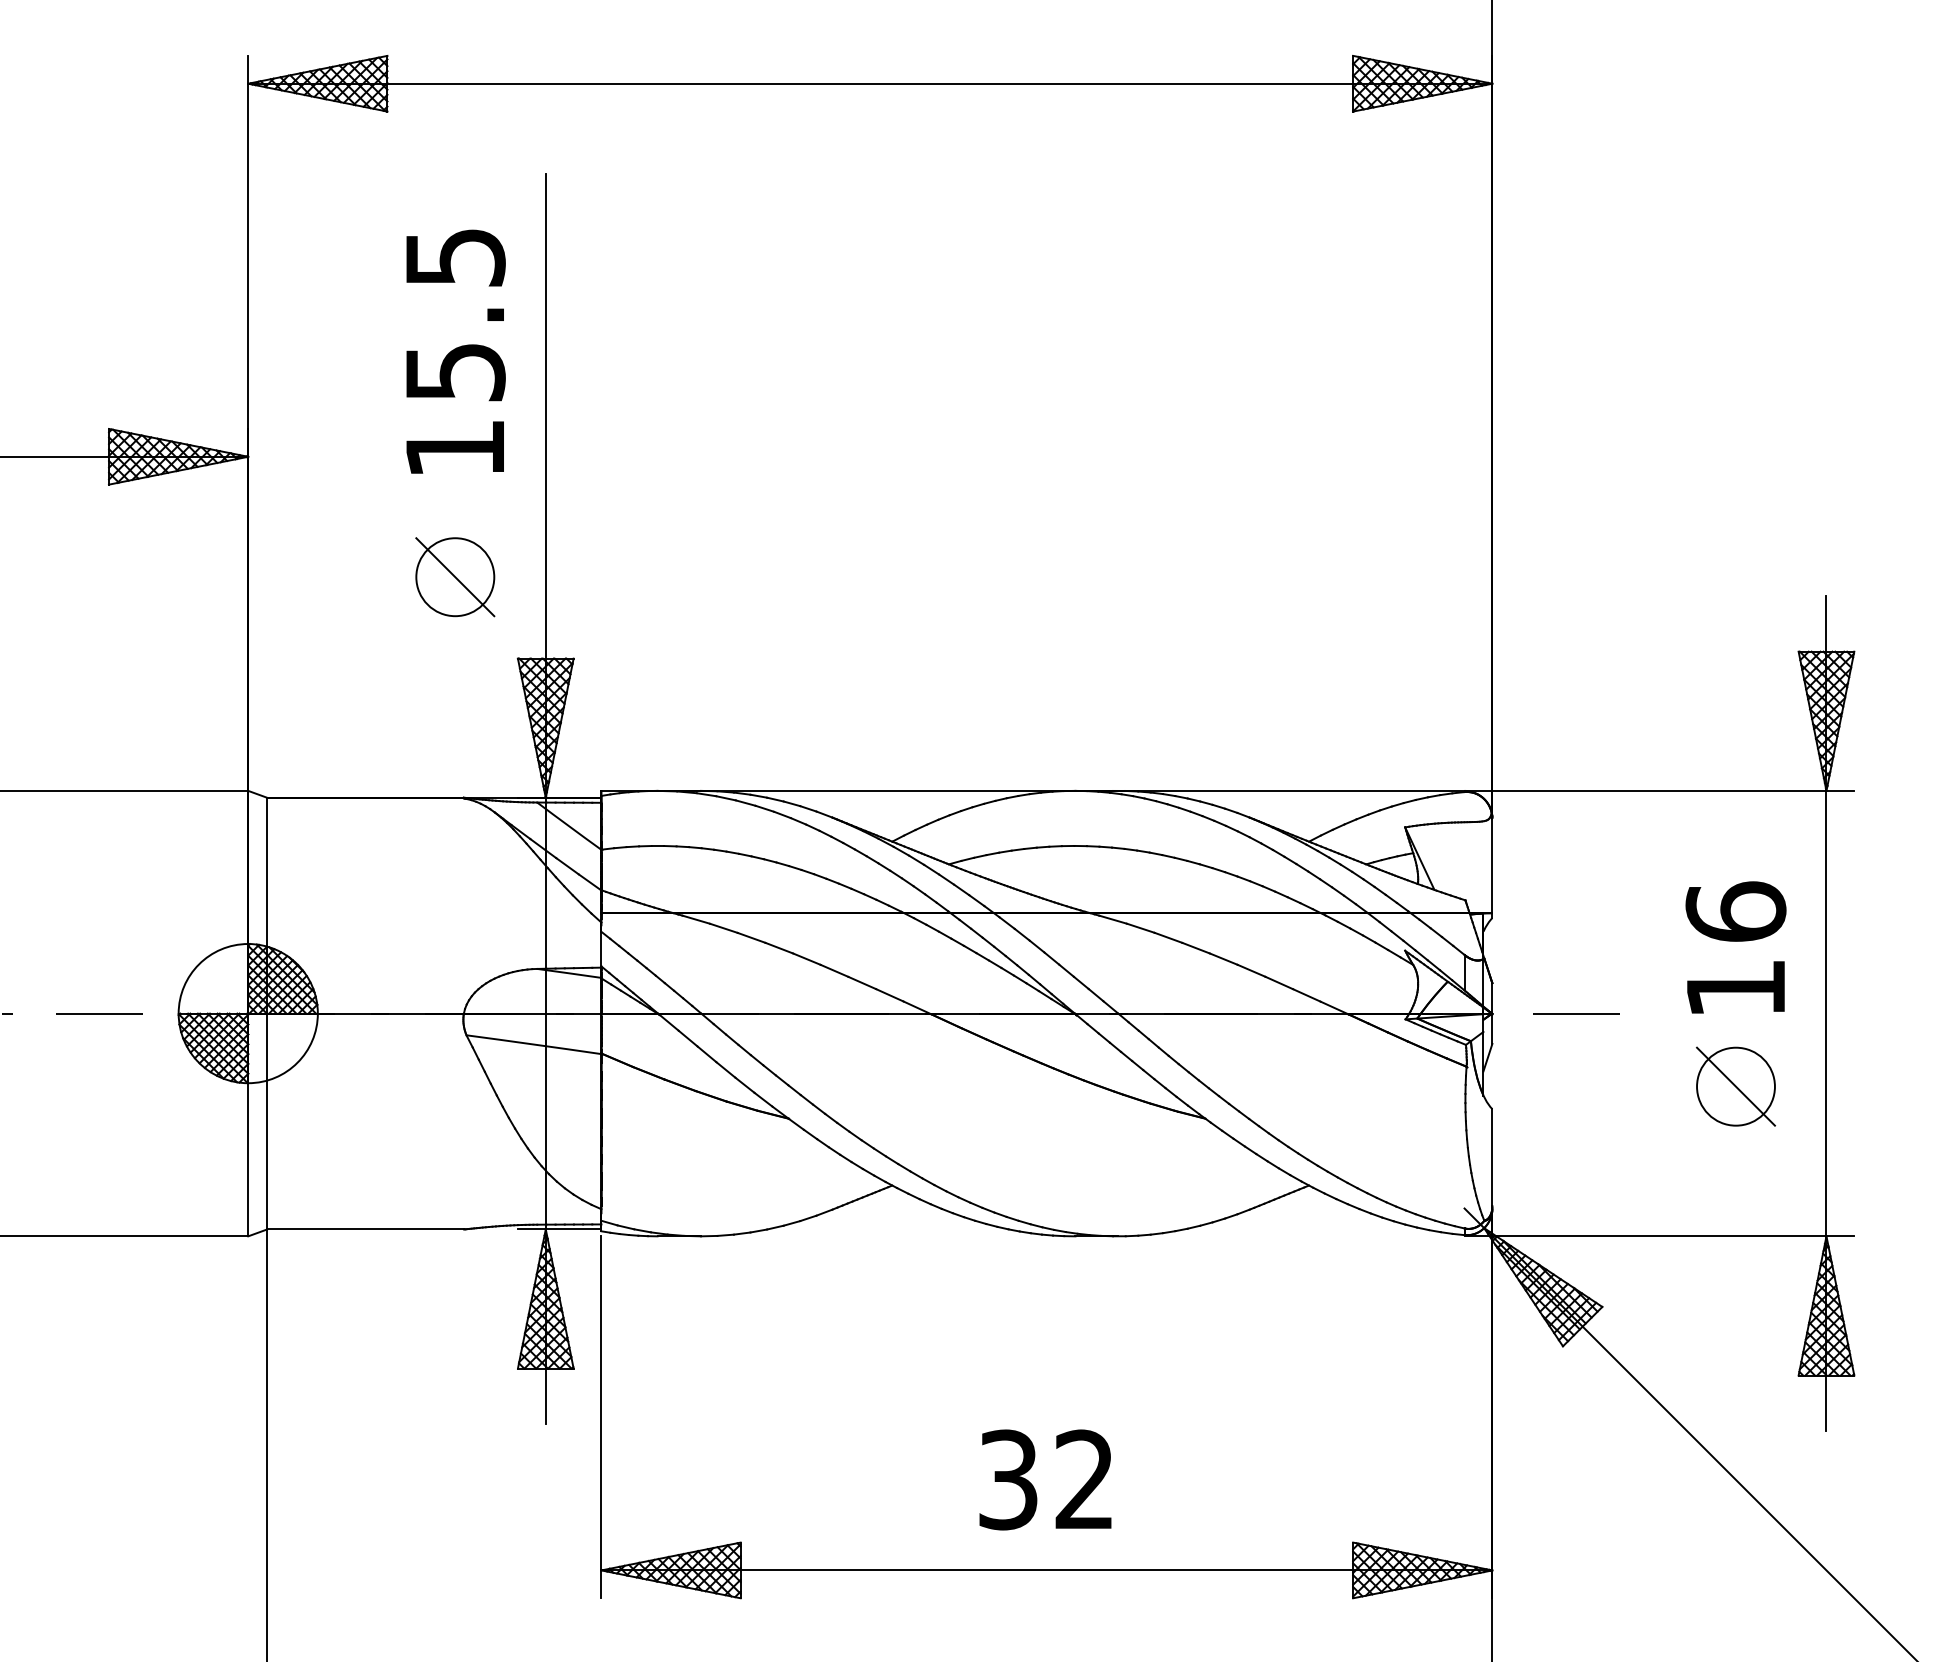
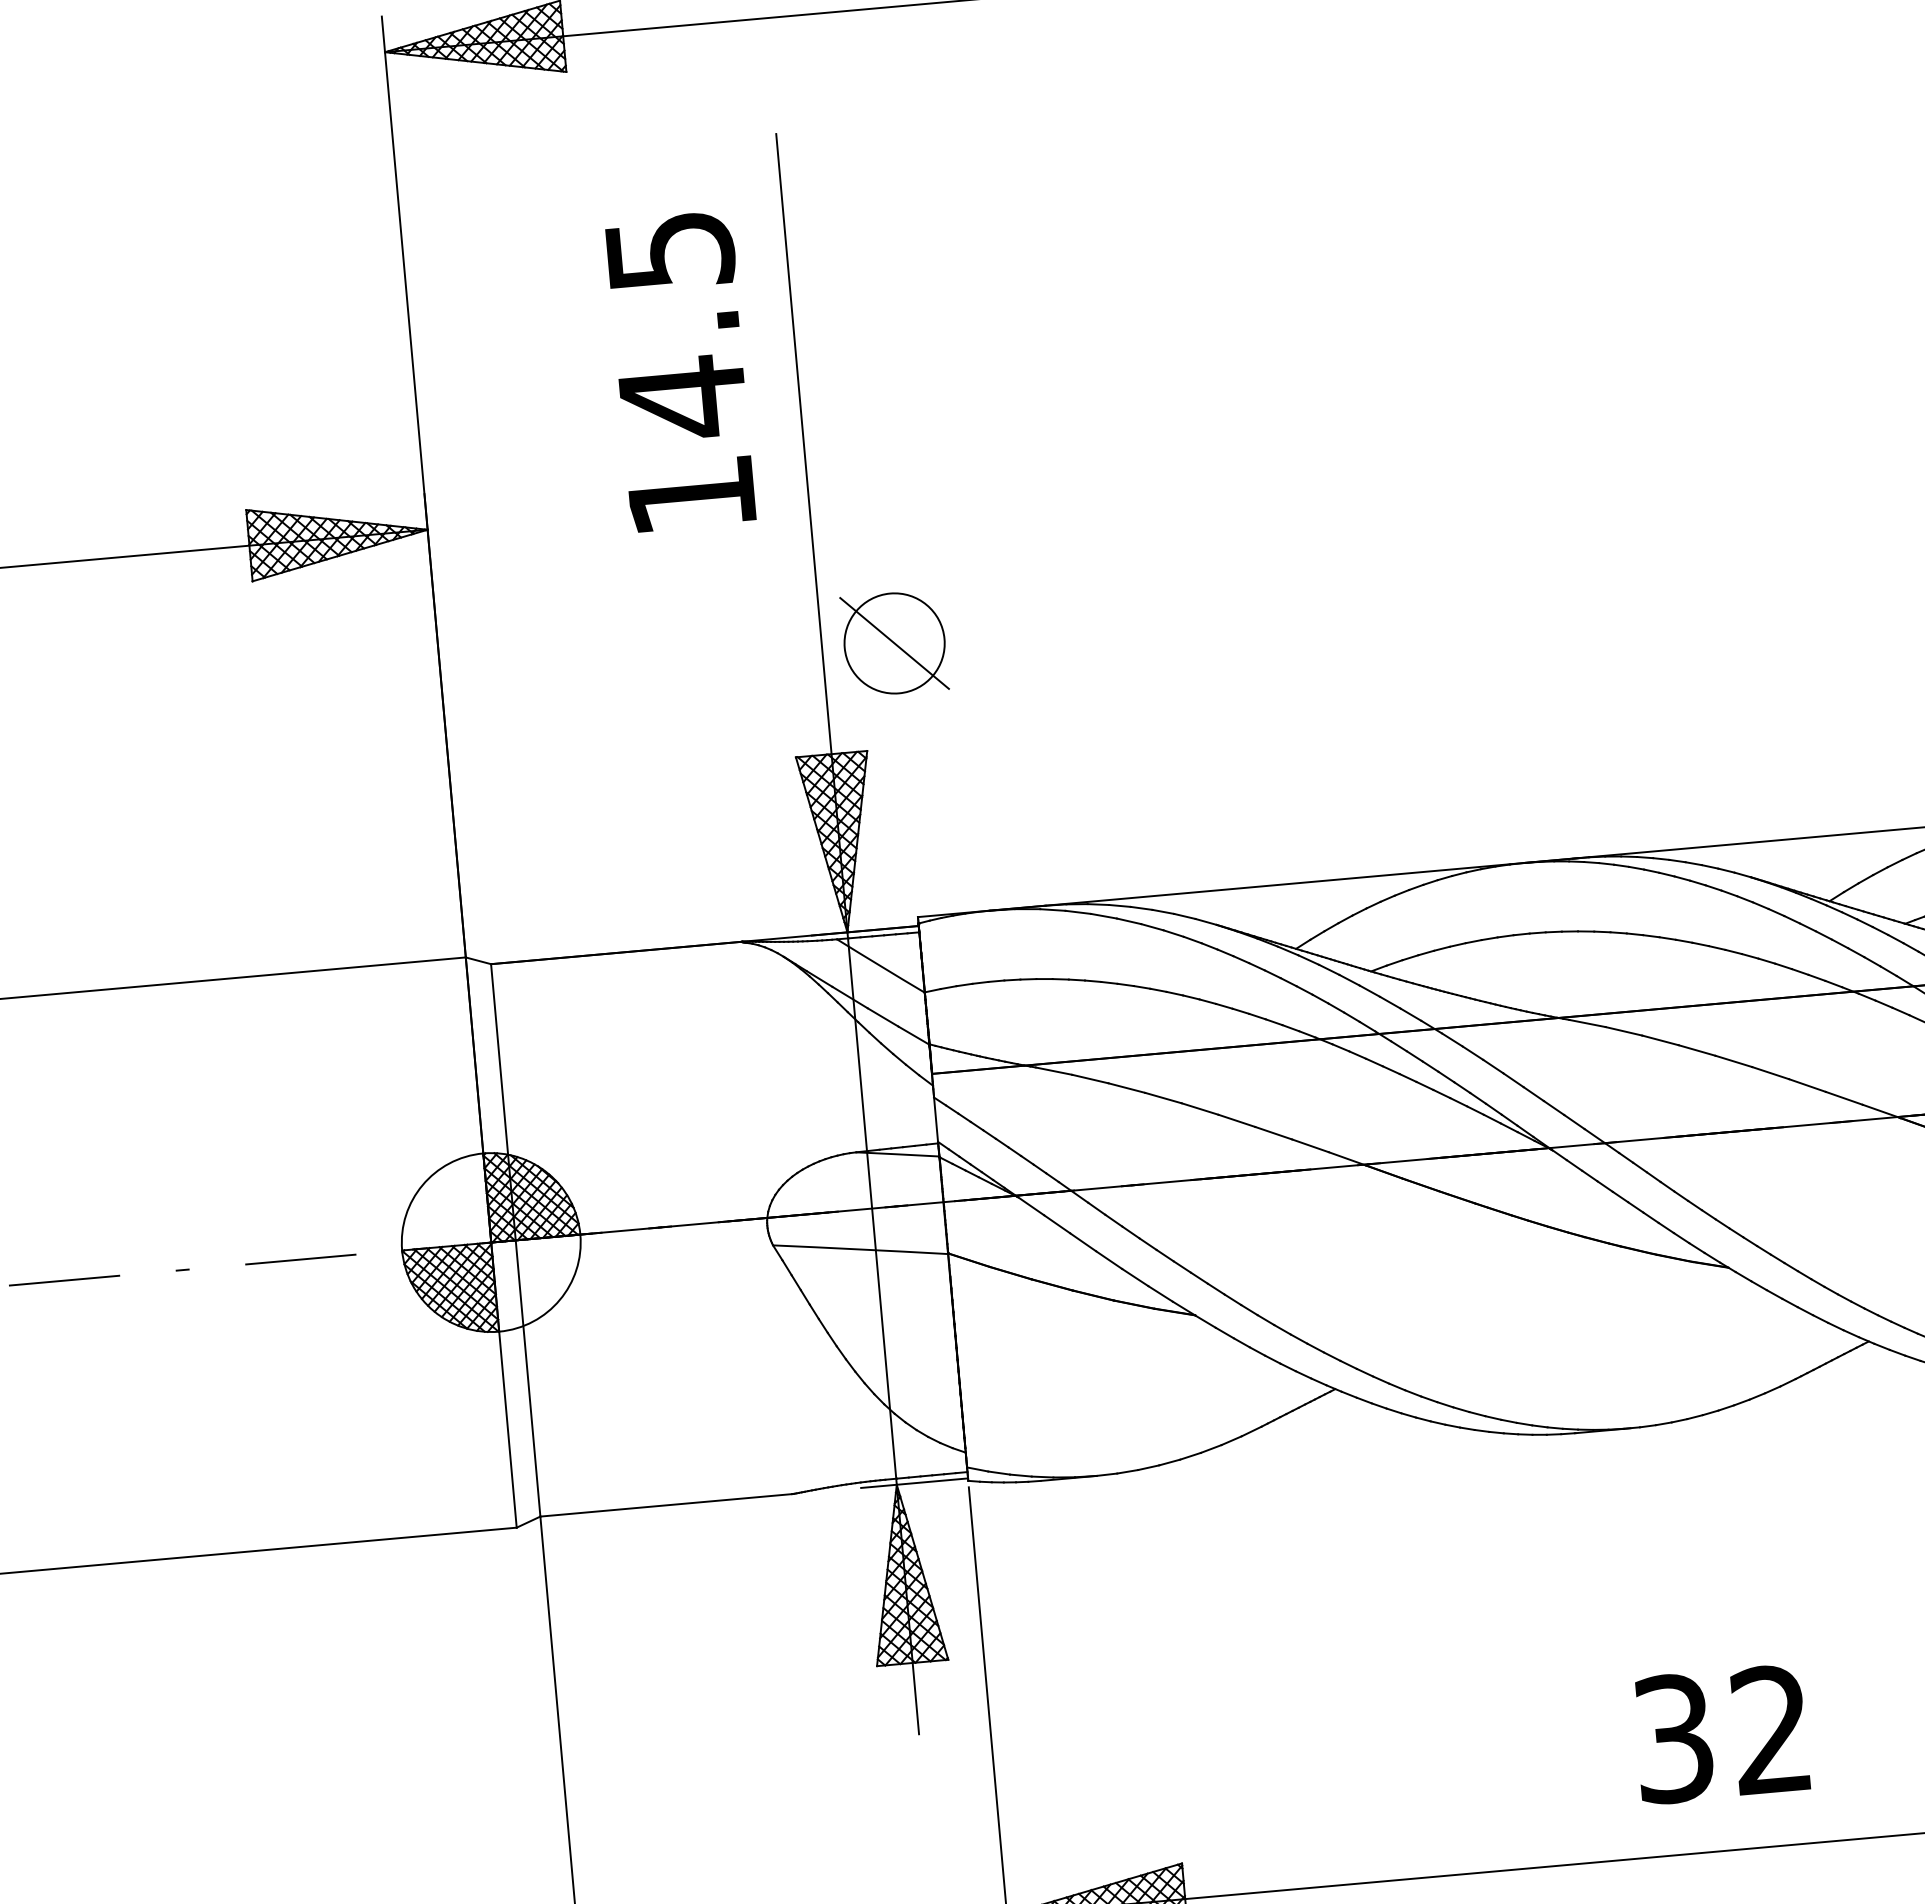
text: (455, 372) -> (683, 398), 15.5 -> 14.5
part: (455, 577) -> (894, 643), moved
text: (1045, 1479) -> (1721, 1733), moved

